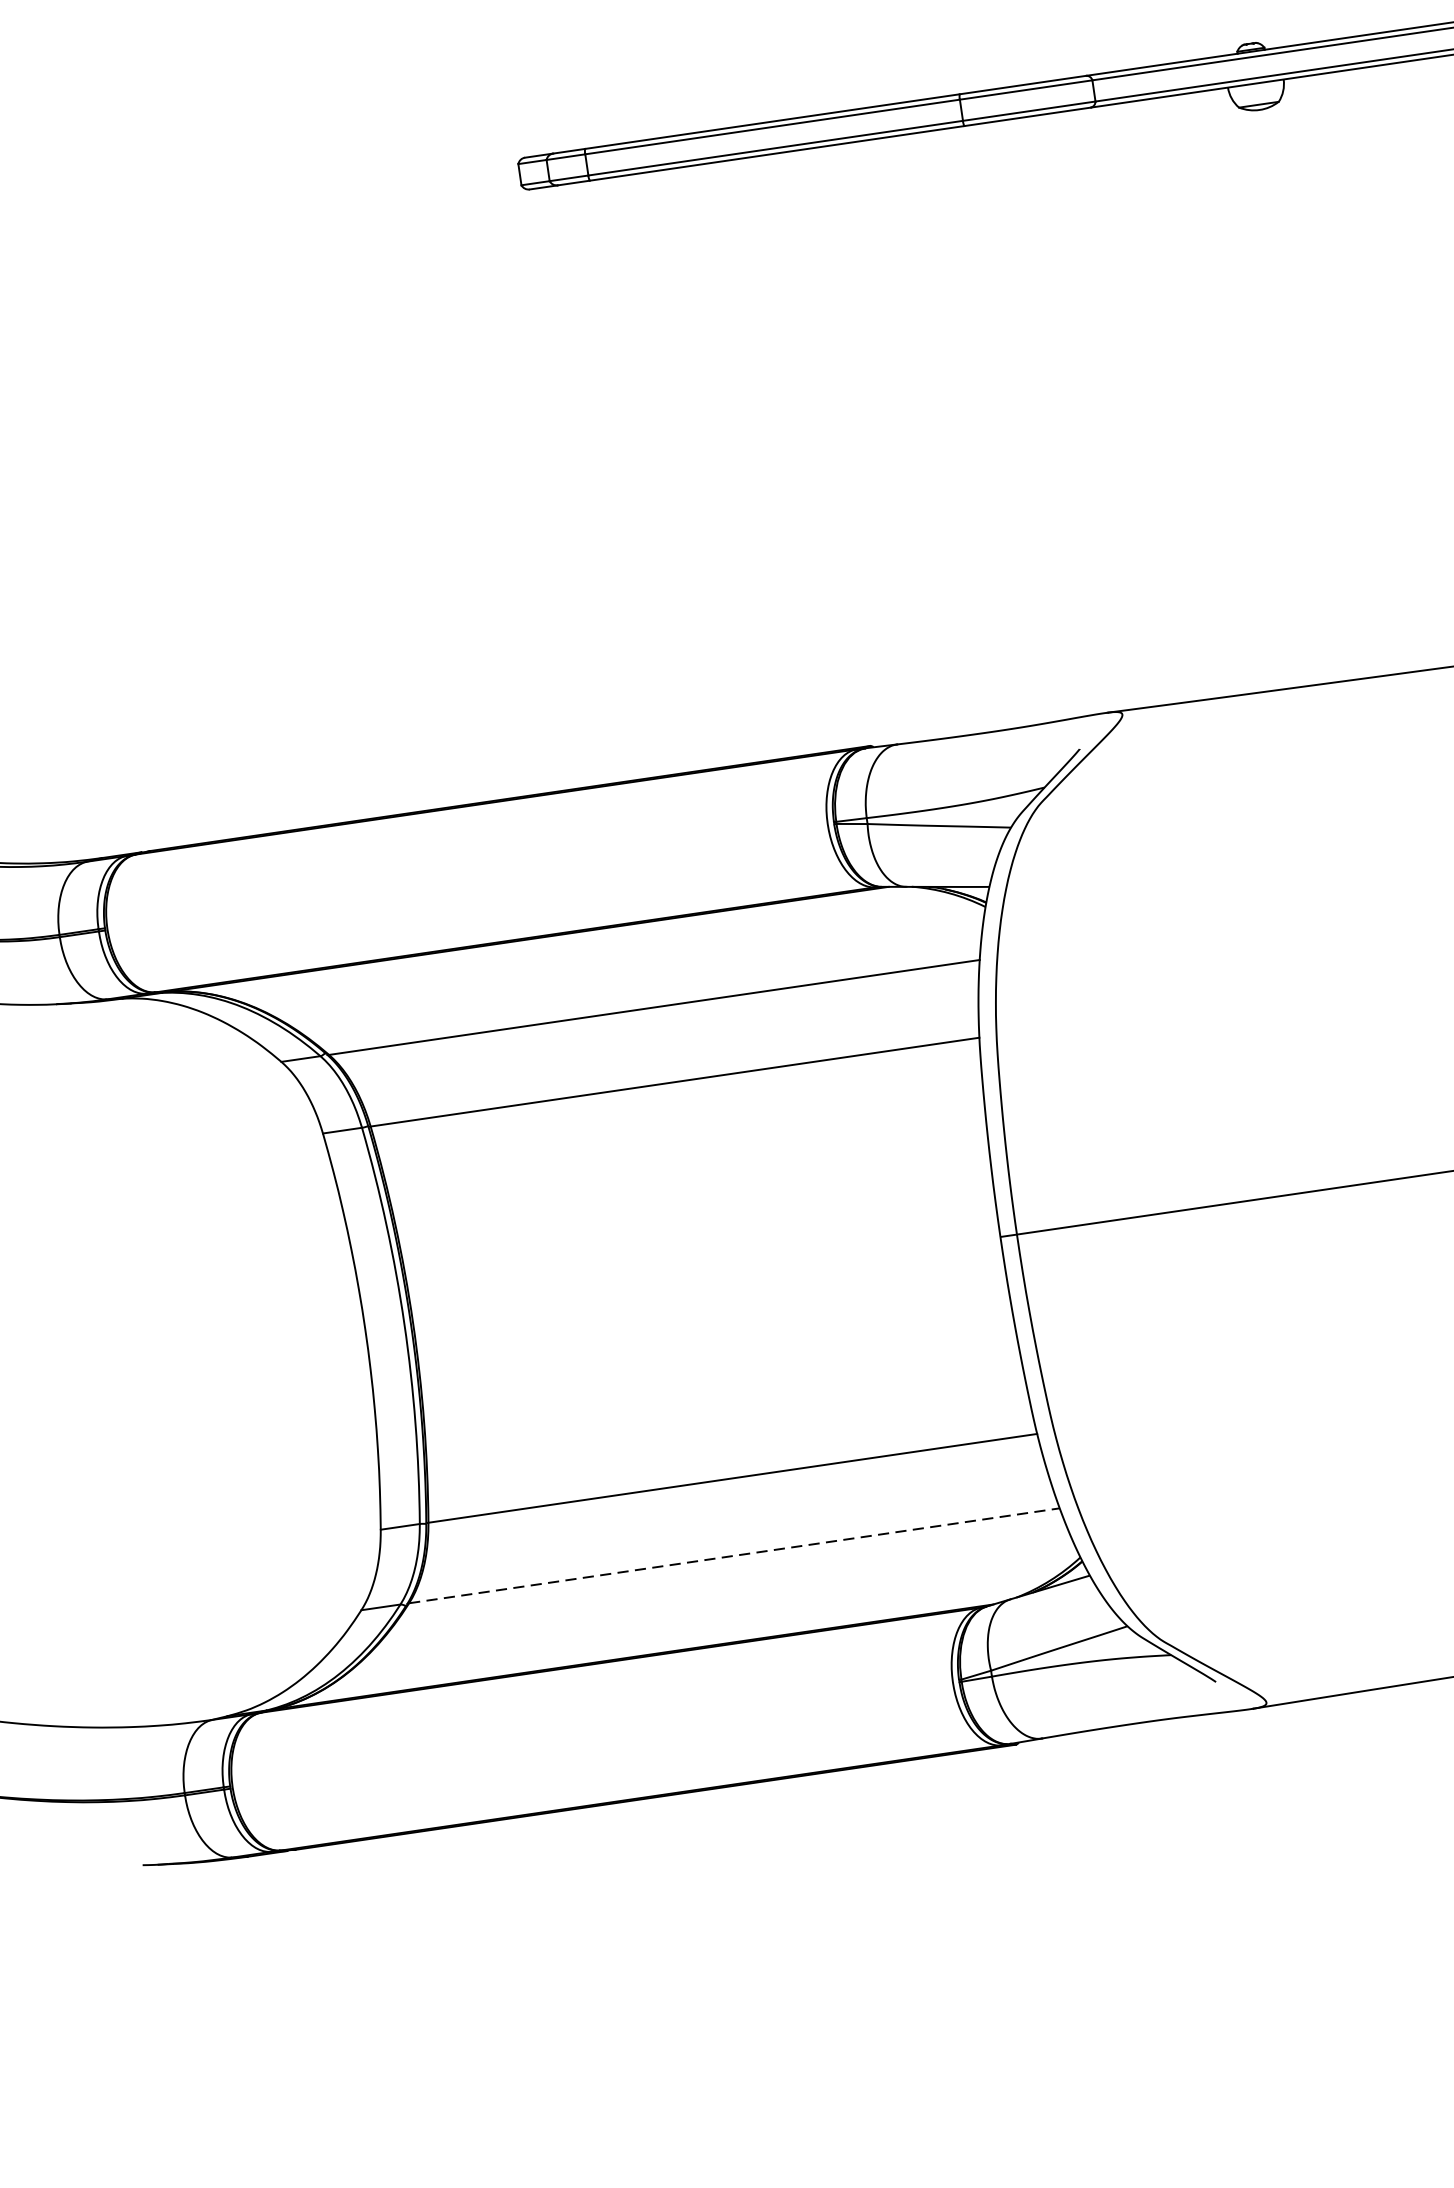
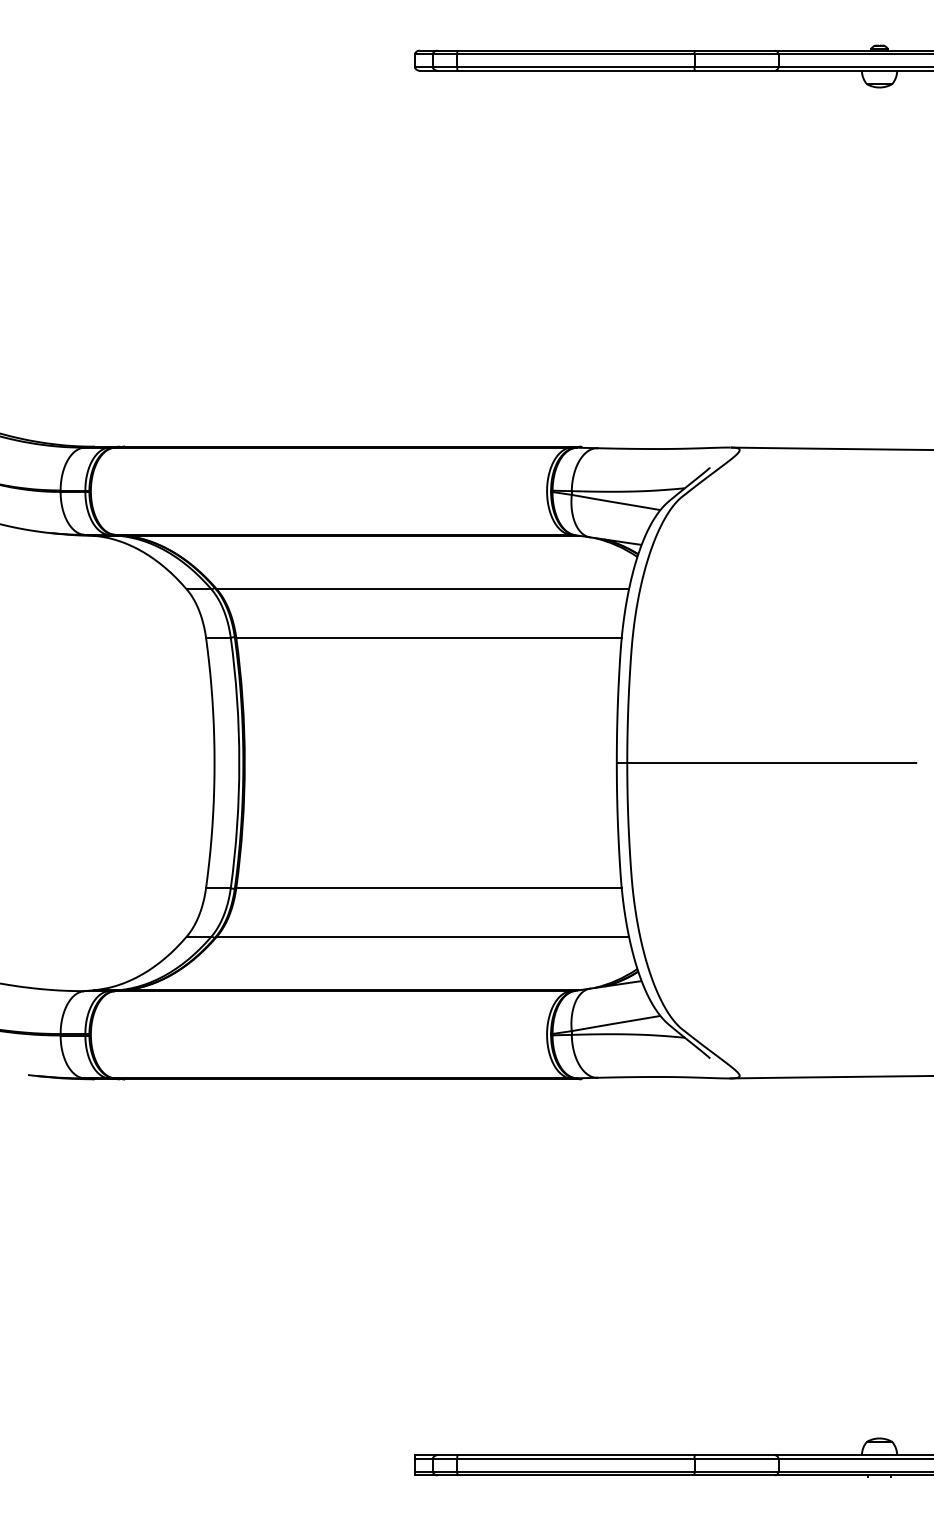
line: (735, 1555) -> (423, 936), dashed -> solid

